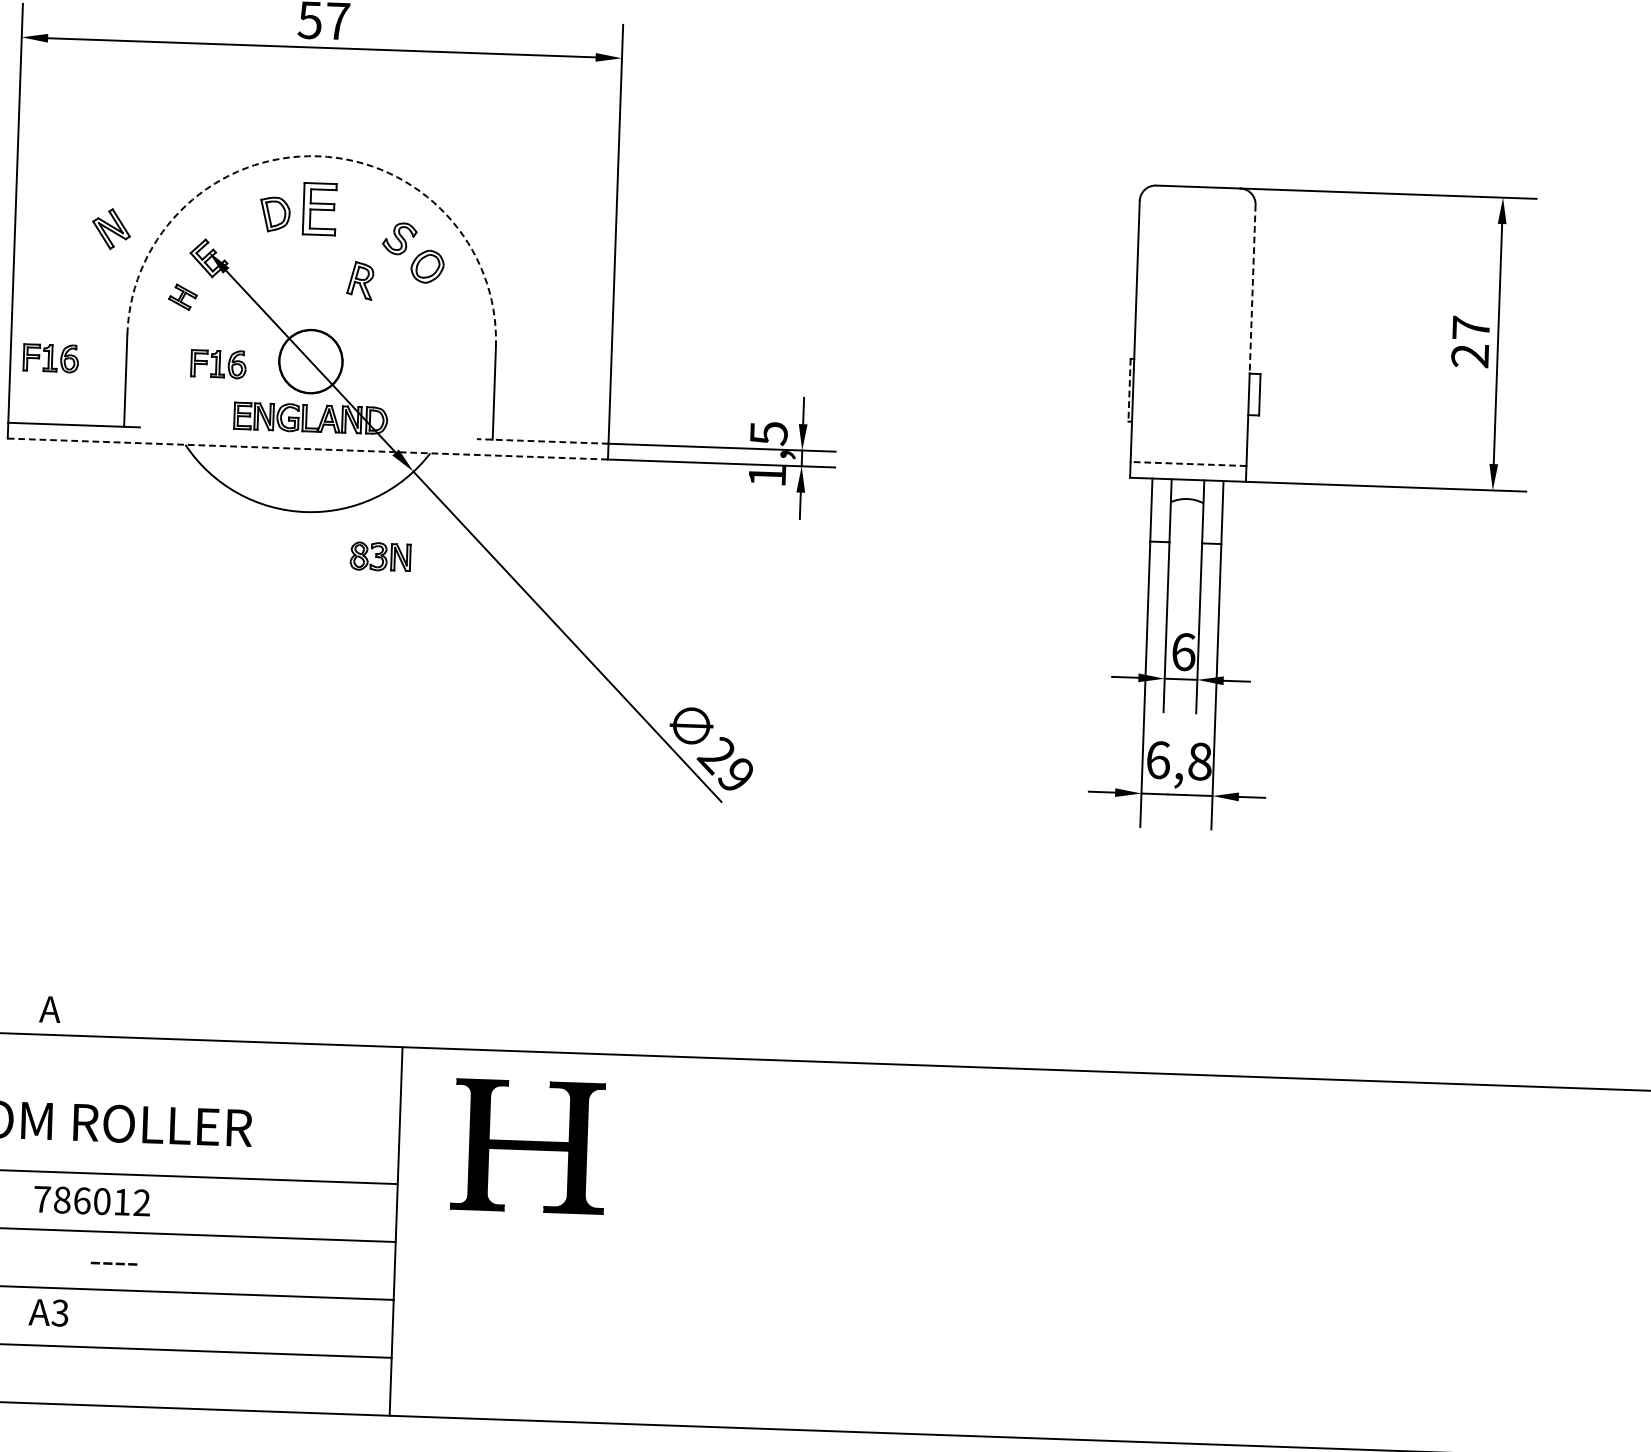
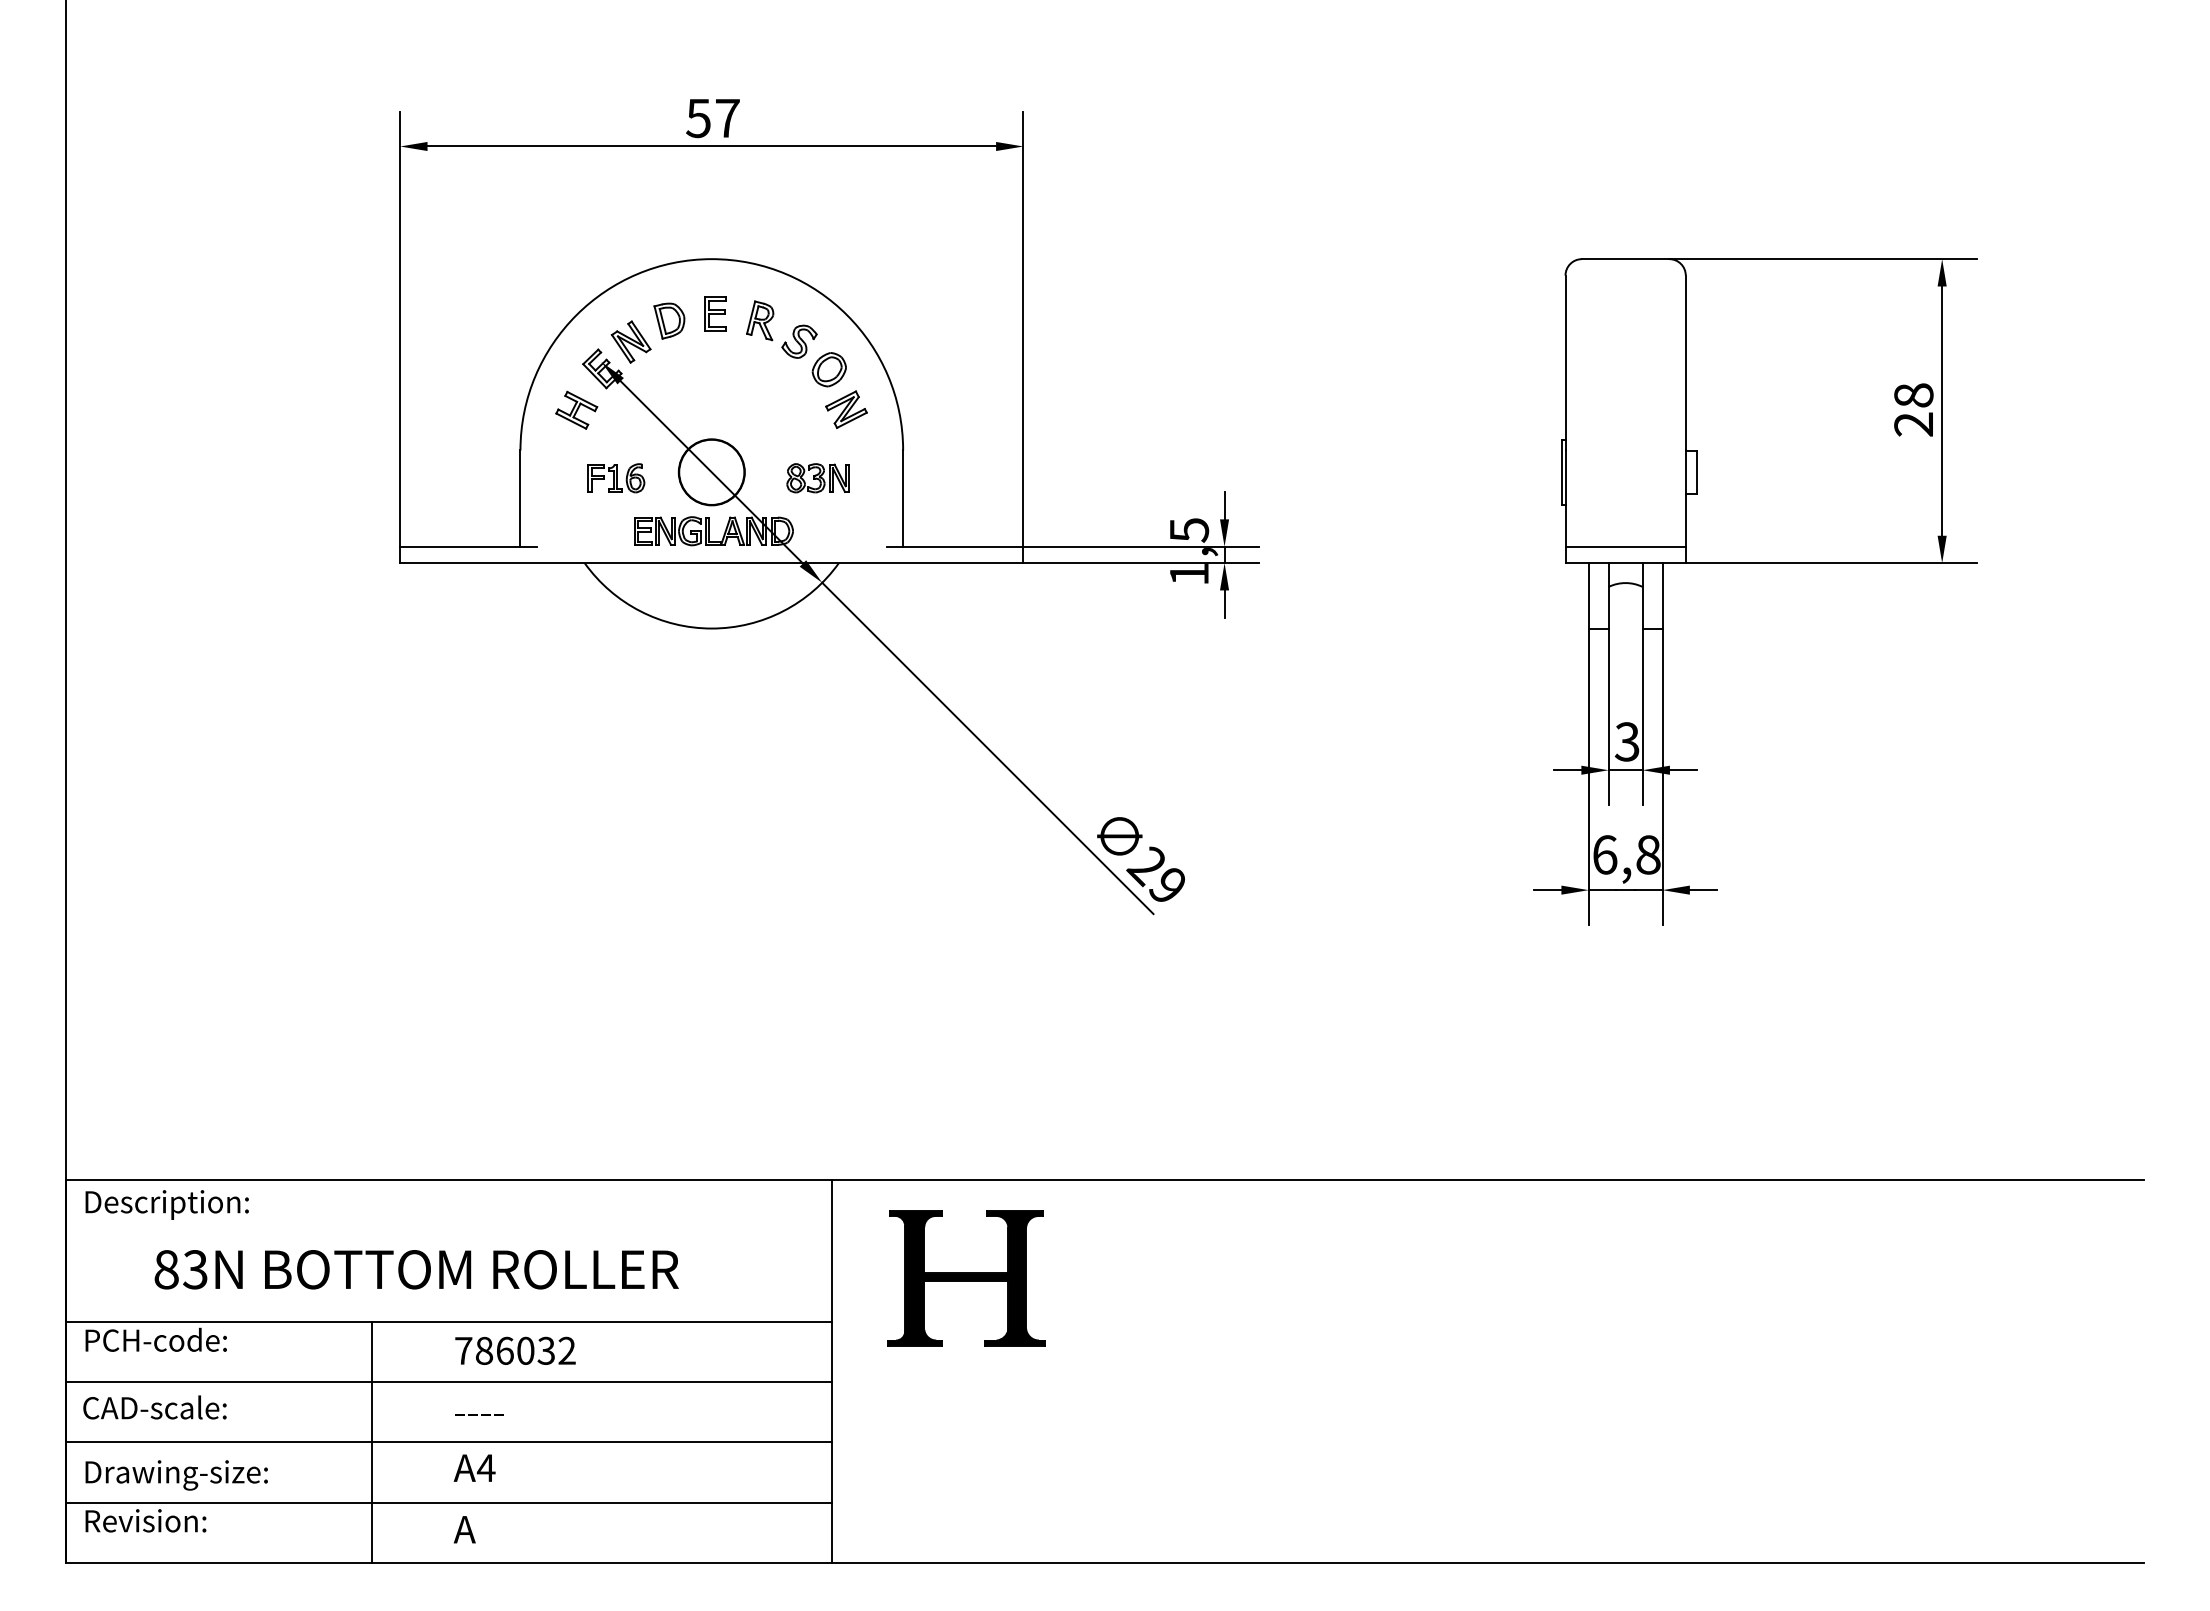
arc: (317, 156) -> (711, 259), dashed -> solid
part: (319, 208) -> (715, 313), size x0.62
part: (110, 228) -> (630, 341), moved
part: (360, 280) -> (760, 320), moved
line: (1252, 289) -> (1685, 363), dashed -> solid
part: (182, 296) -> (576, 409), size x1.43
part: (442, 305) -> (846, 409), added
text: (1470, 328) -> (1913, 395), 27 -> 28
part: (51, 358) -> (442, 478), removed
line: (1129, 390) -> (1561, 472), dashed -> solid
line: (542, 441) -> (954, 546), dashed -> solid
line: (307, 449) -> (711, 563), dashed -> solid
line: (1188, 463) -> (1625, 546), dashed -> solid
part: (379, 557) -> (817, 478), moved
text: (1182, 651) -> (1626, 741), 6 -> 3
text: (49, 1009) -> (464, 1529), moved
text: (121, 1201) -> (545, 1350), 786012 -> 786032
text: (114, 1263) -> (479, 1414), moved
text: (59, 1313) -> (485, 1468), A3 -> A4

